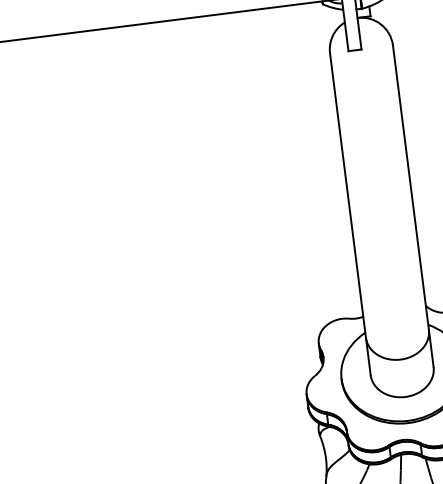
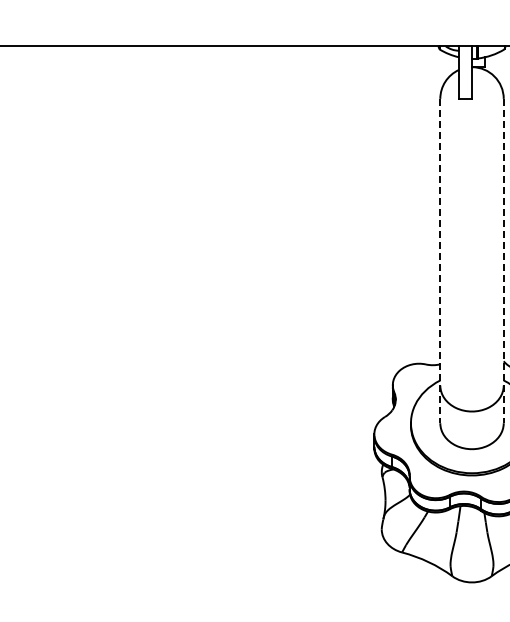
line: (413, 206) -> (503, 261), solid -> dashed
line: (350, 214) -> (440, 261), solid -> dashed

